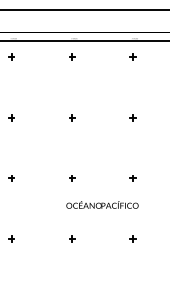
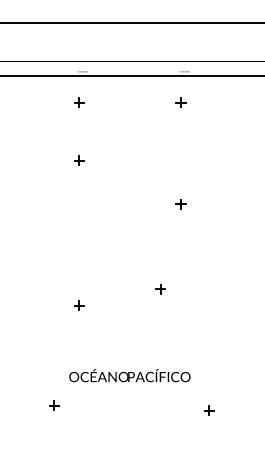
part: (72, 117) -> (79, 160), moved
part: (132, 178) -> (160, 289), moved
text: (102, 204) -> (129, 374), moved
part: (72, 238) -> (54, 405), moved
part: (132, 238) -> (208, 410), moved

